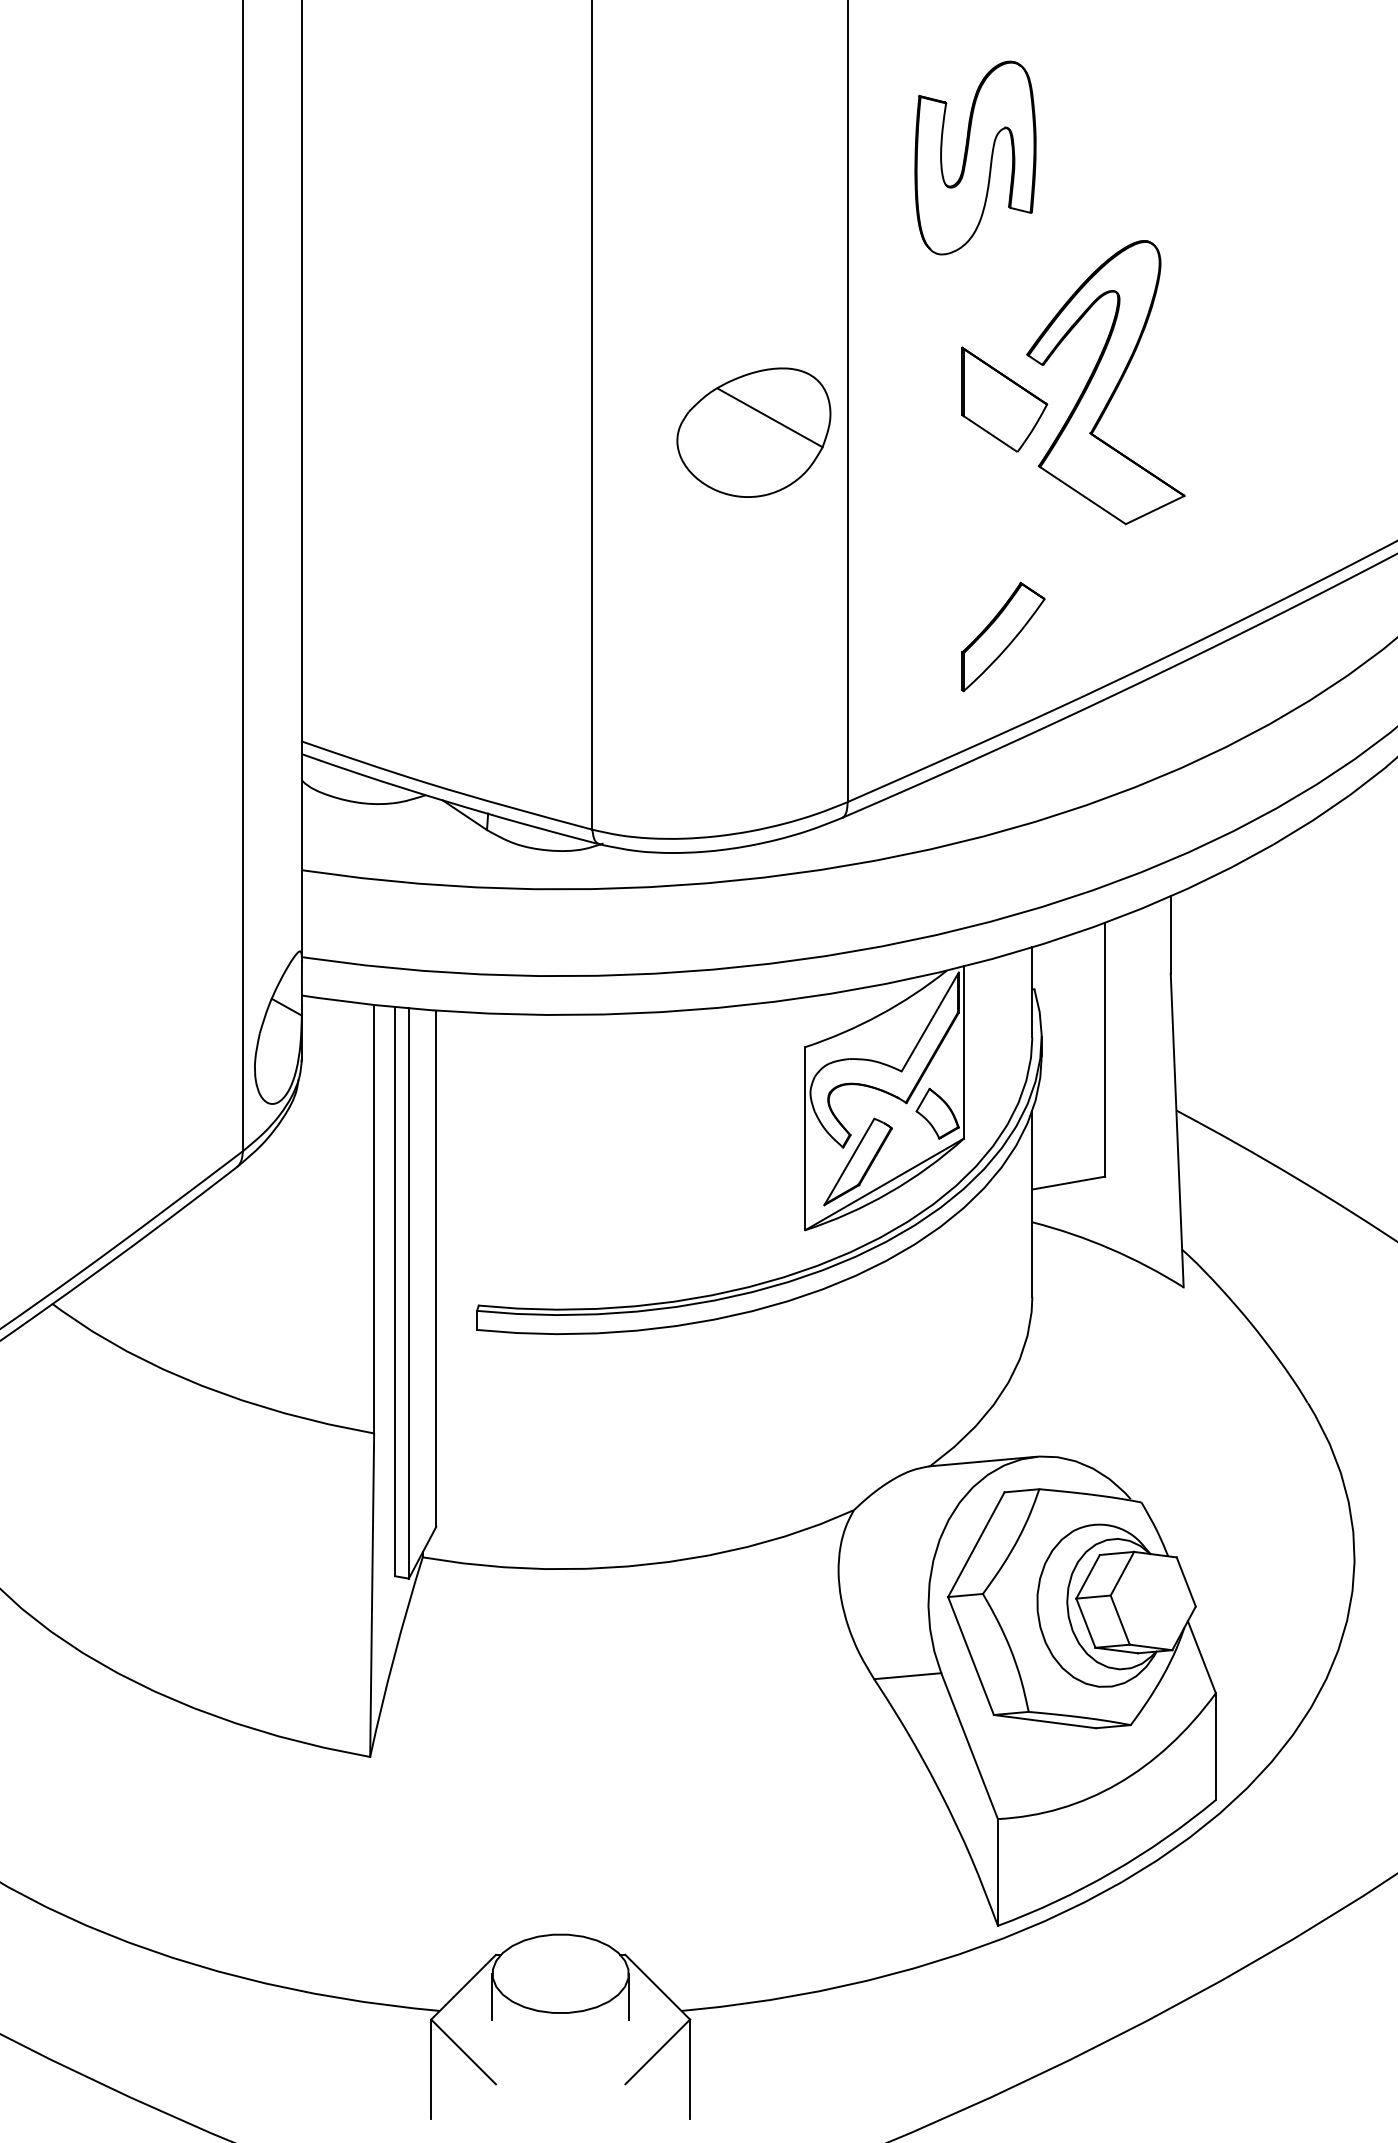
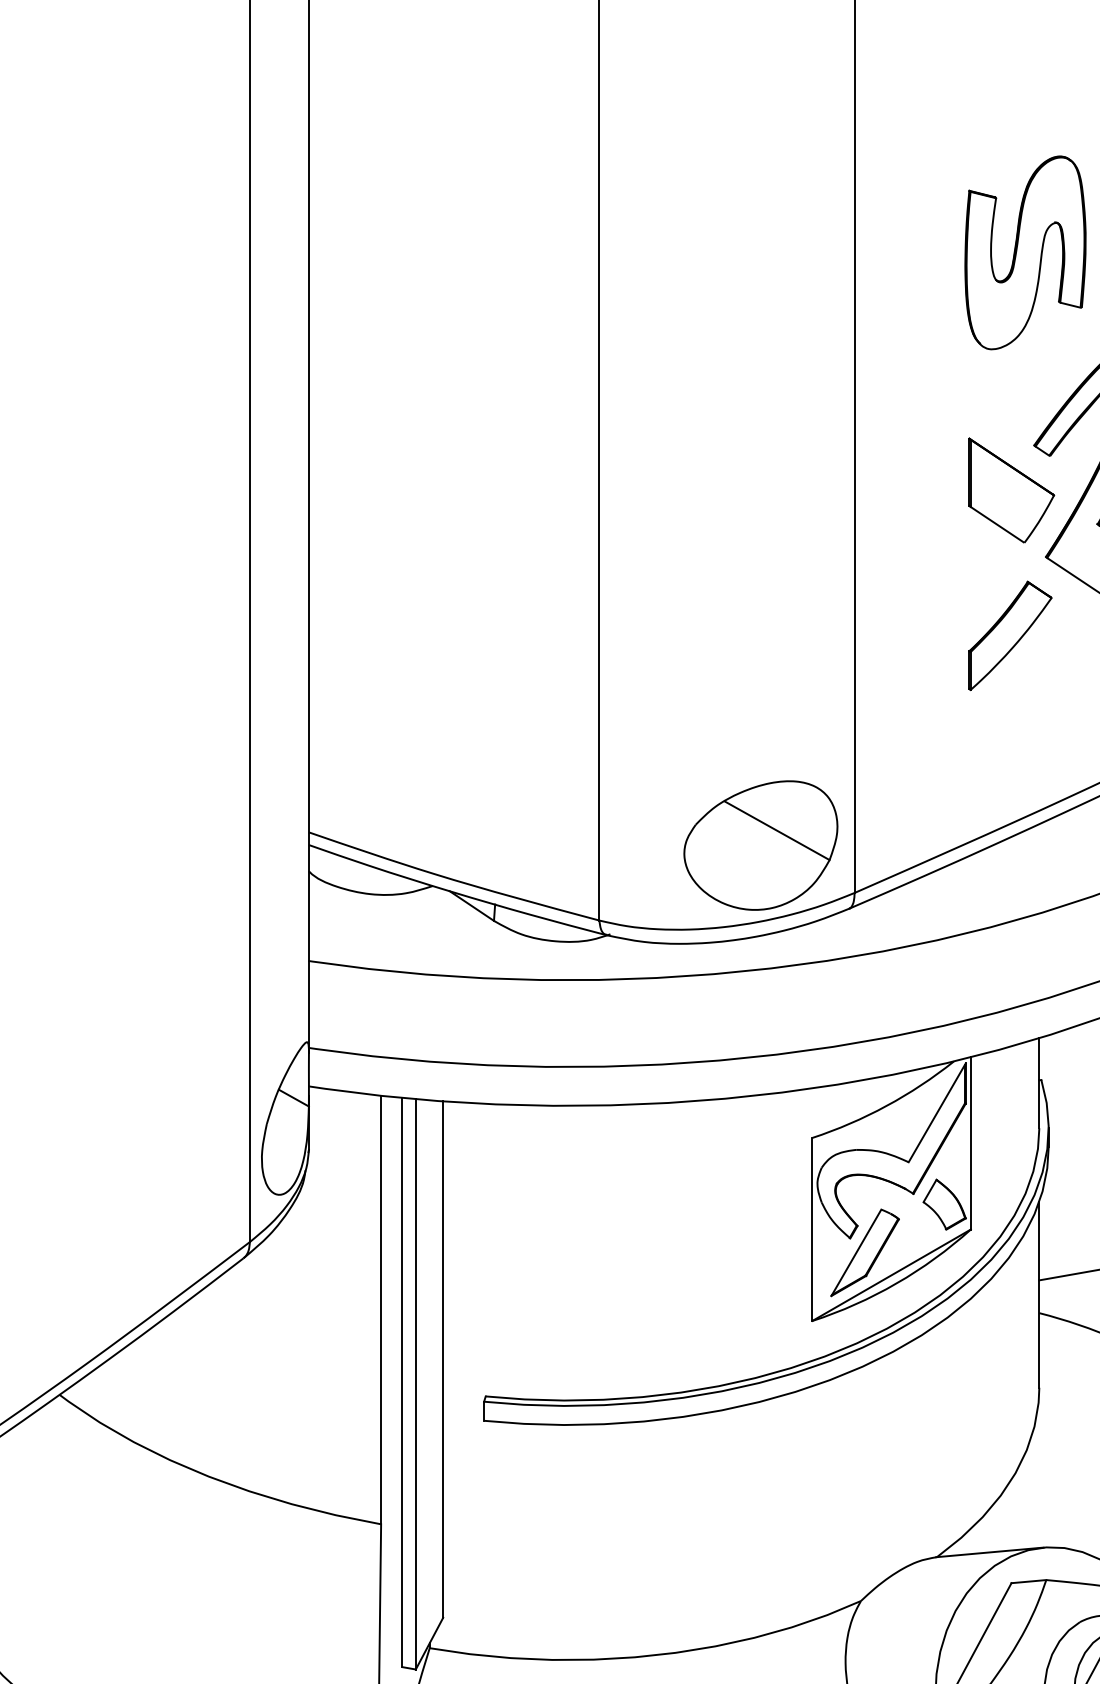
part: (975, 157) -> (1025, 252), moved
part: (753, 432) -> (760, 845), moved
part: (1003, 636) -> (1010, 635), moved

